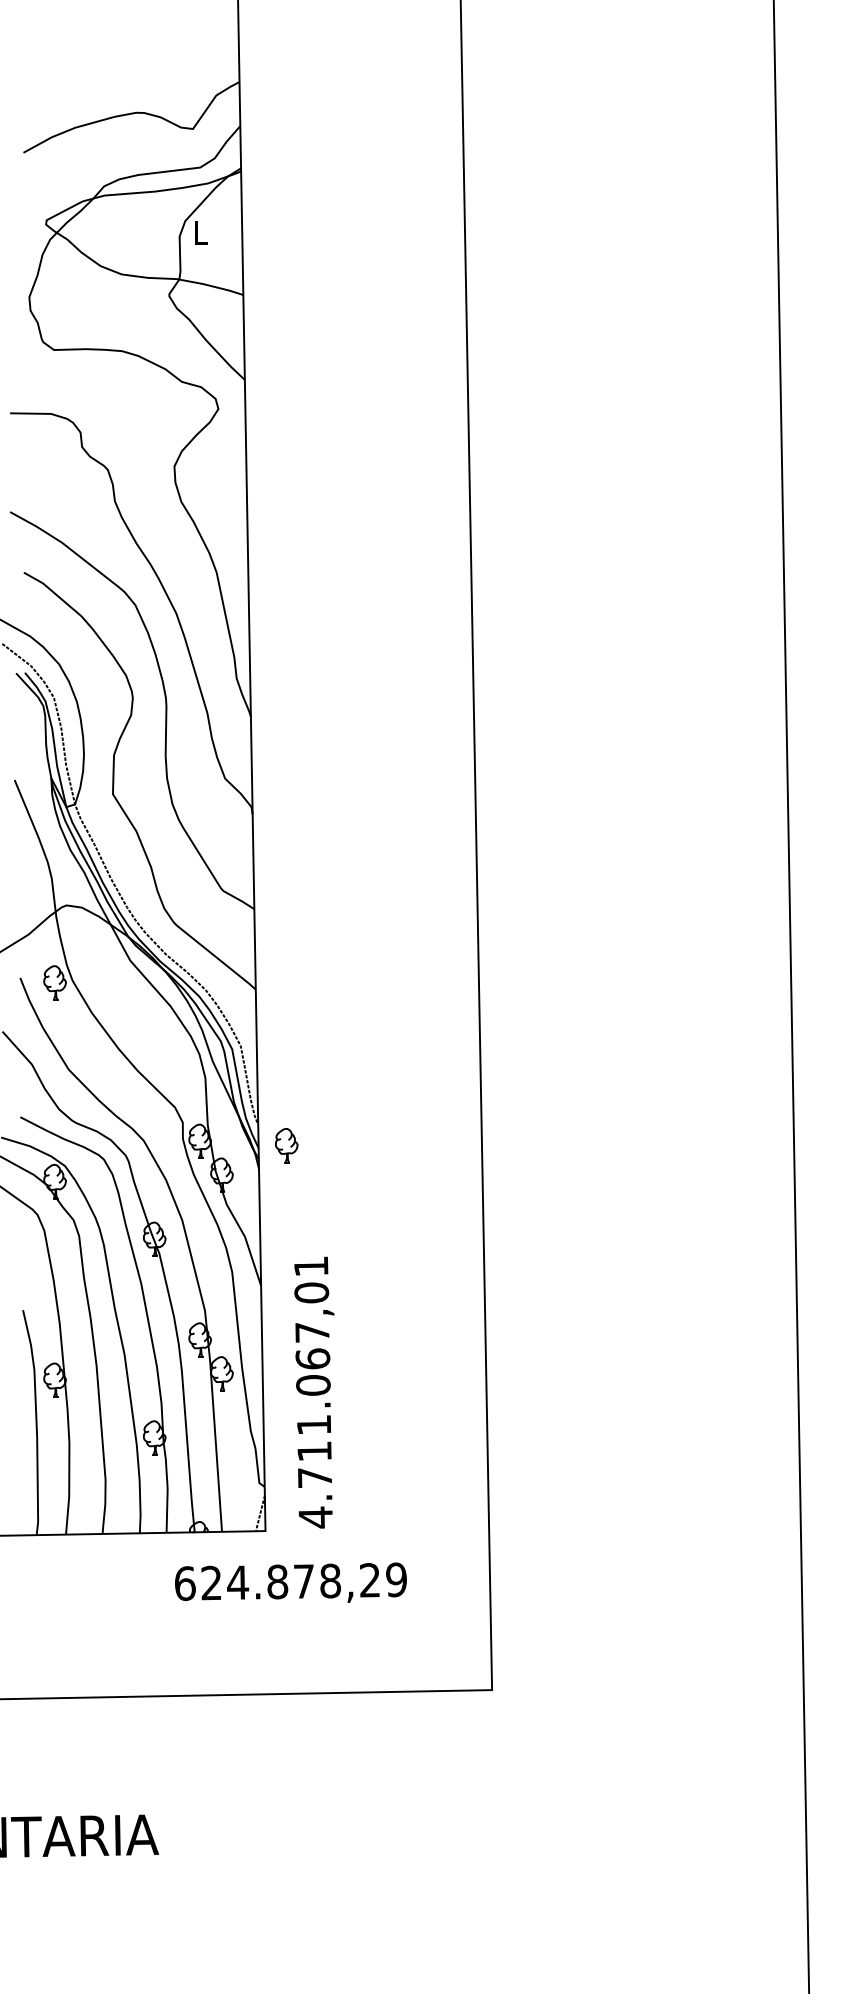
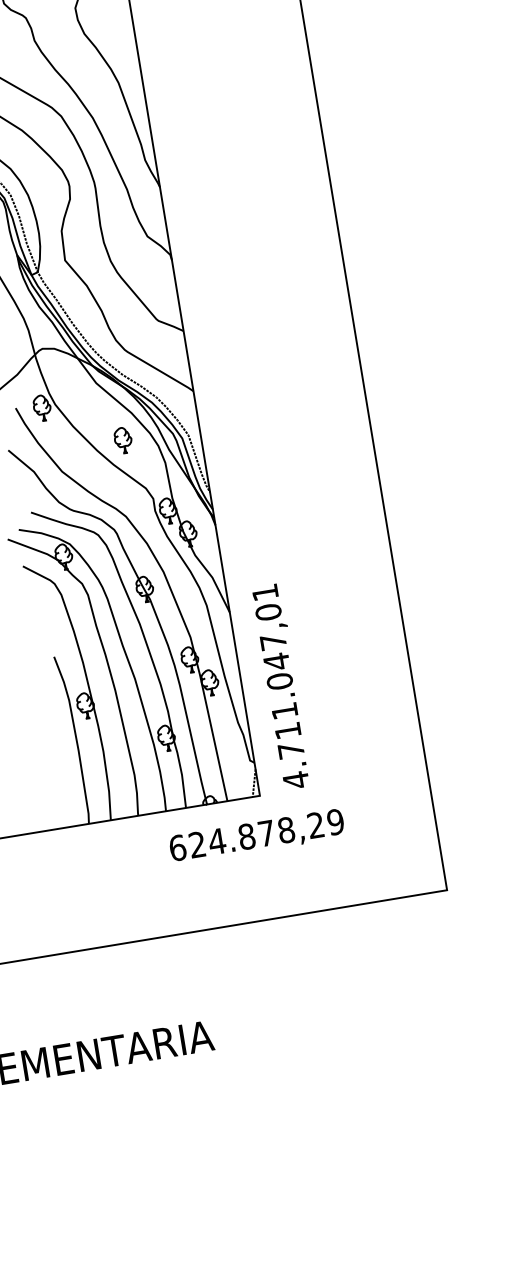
part: (286, 1145) -> (123, 440), moved
text: (312, 1358) -> (276, 661), 4.711.067,01 -> 4.711.047,01
text: (290, 1582) -> (256, 835), moved

